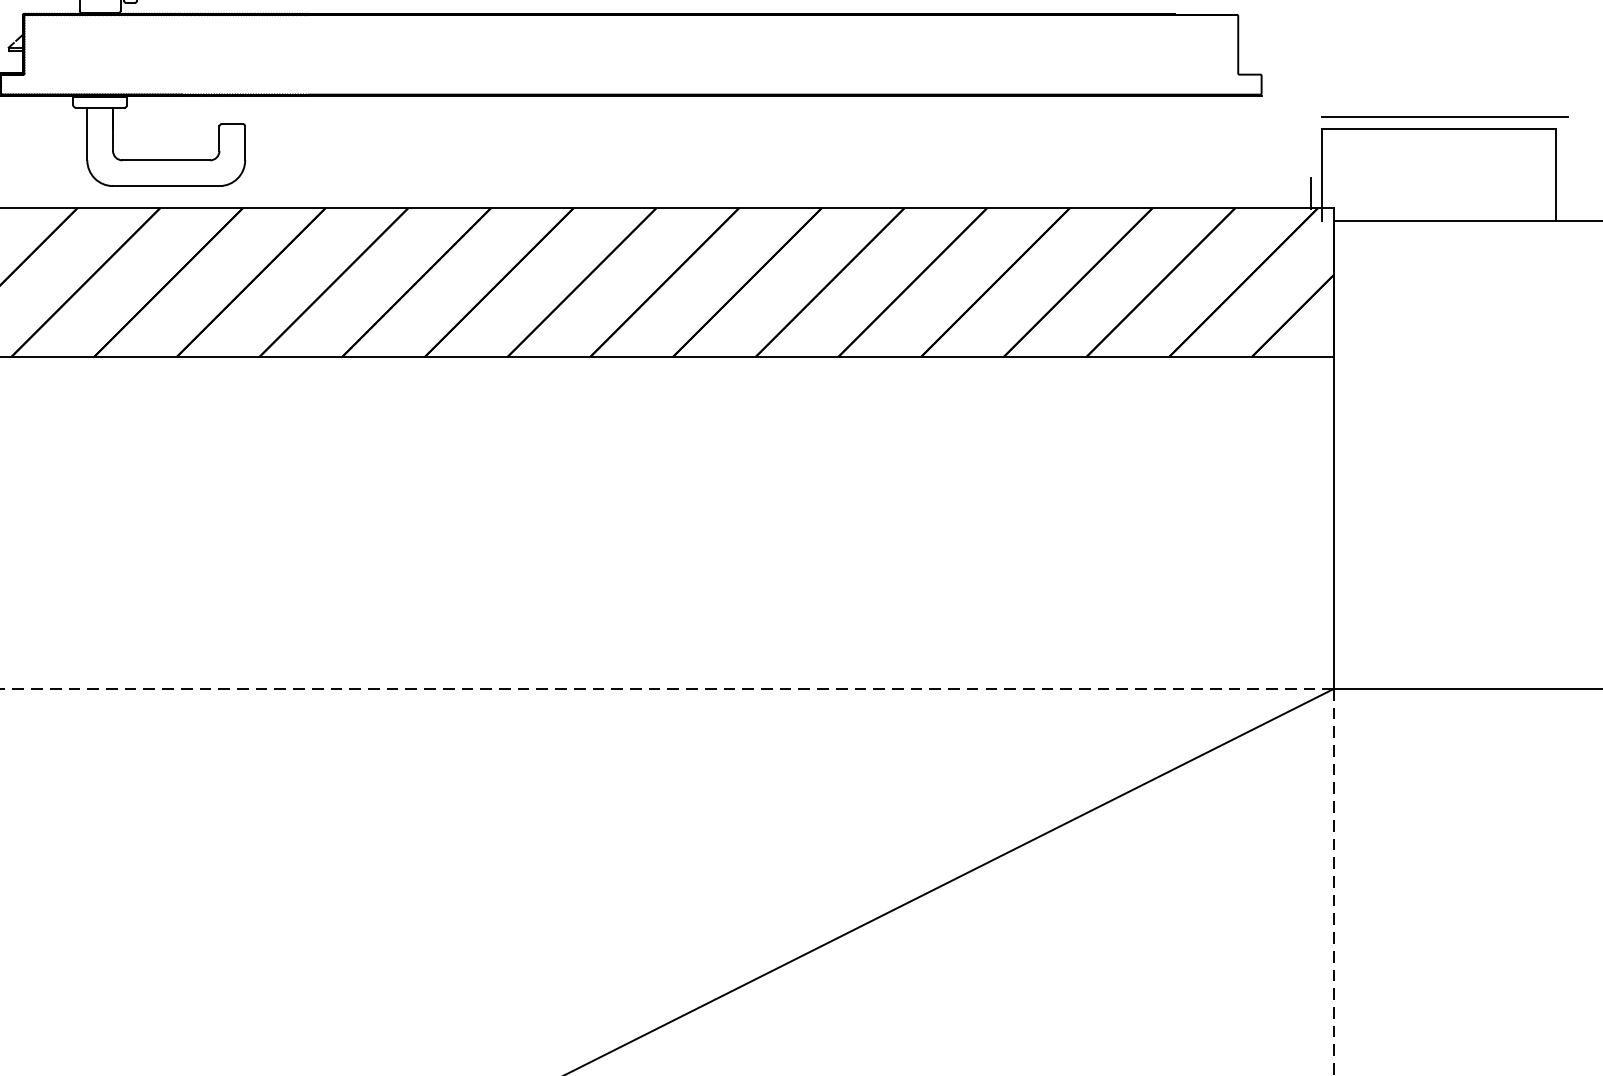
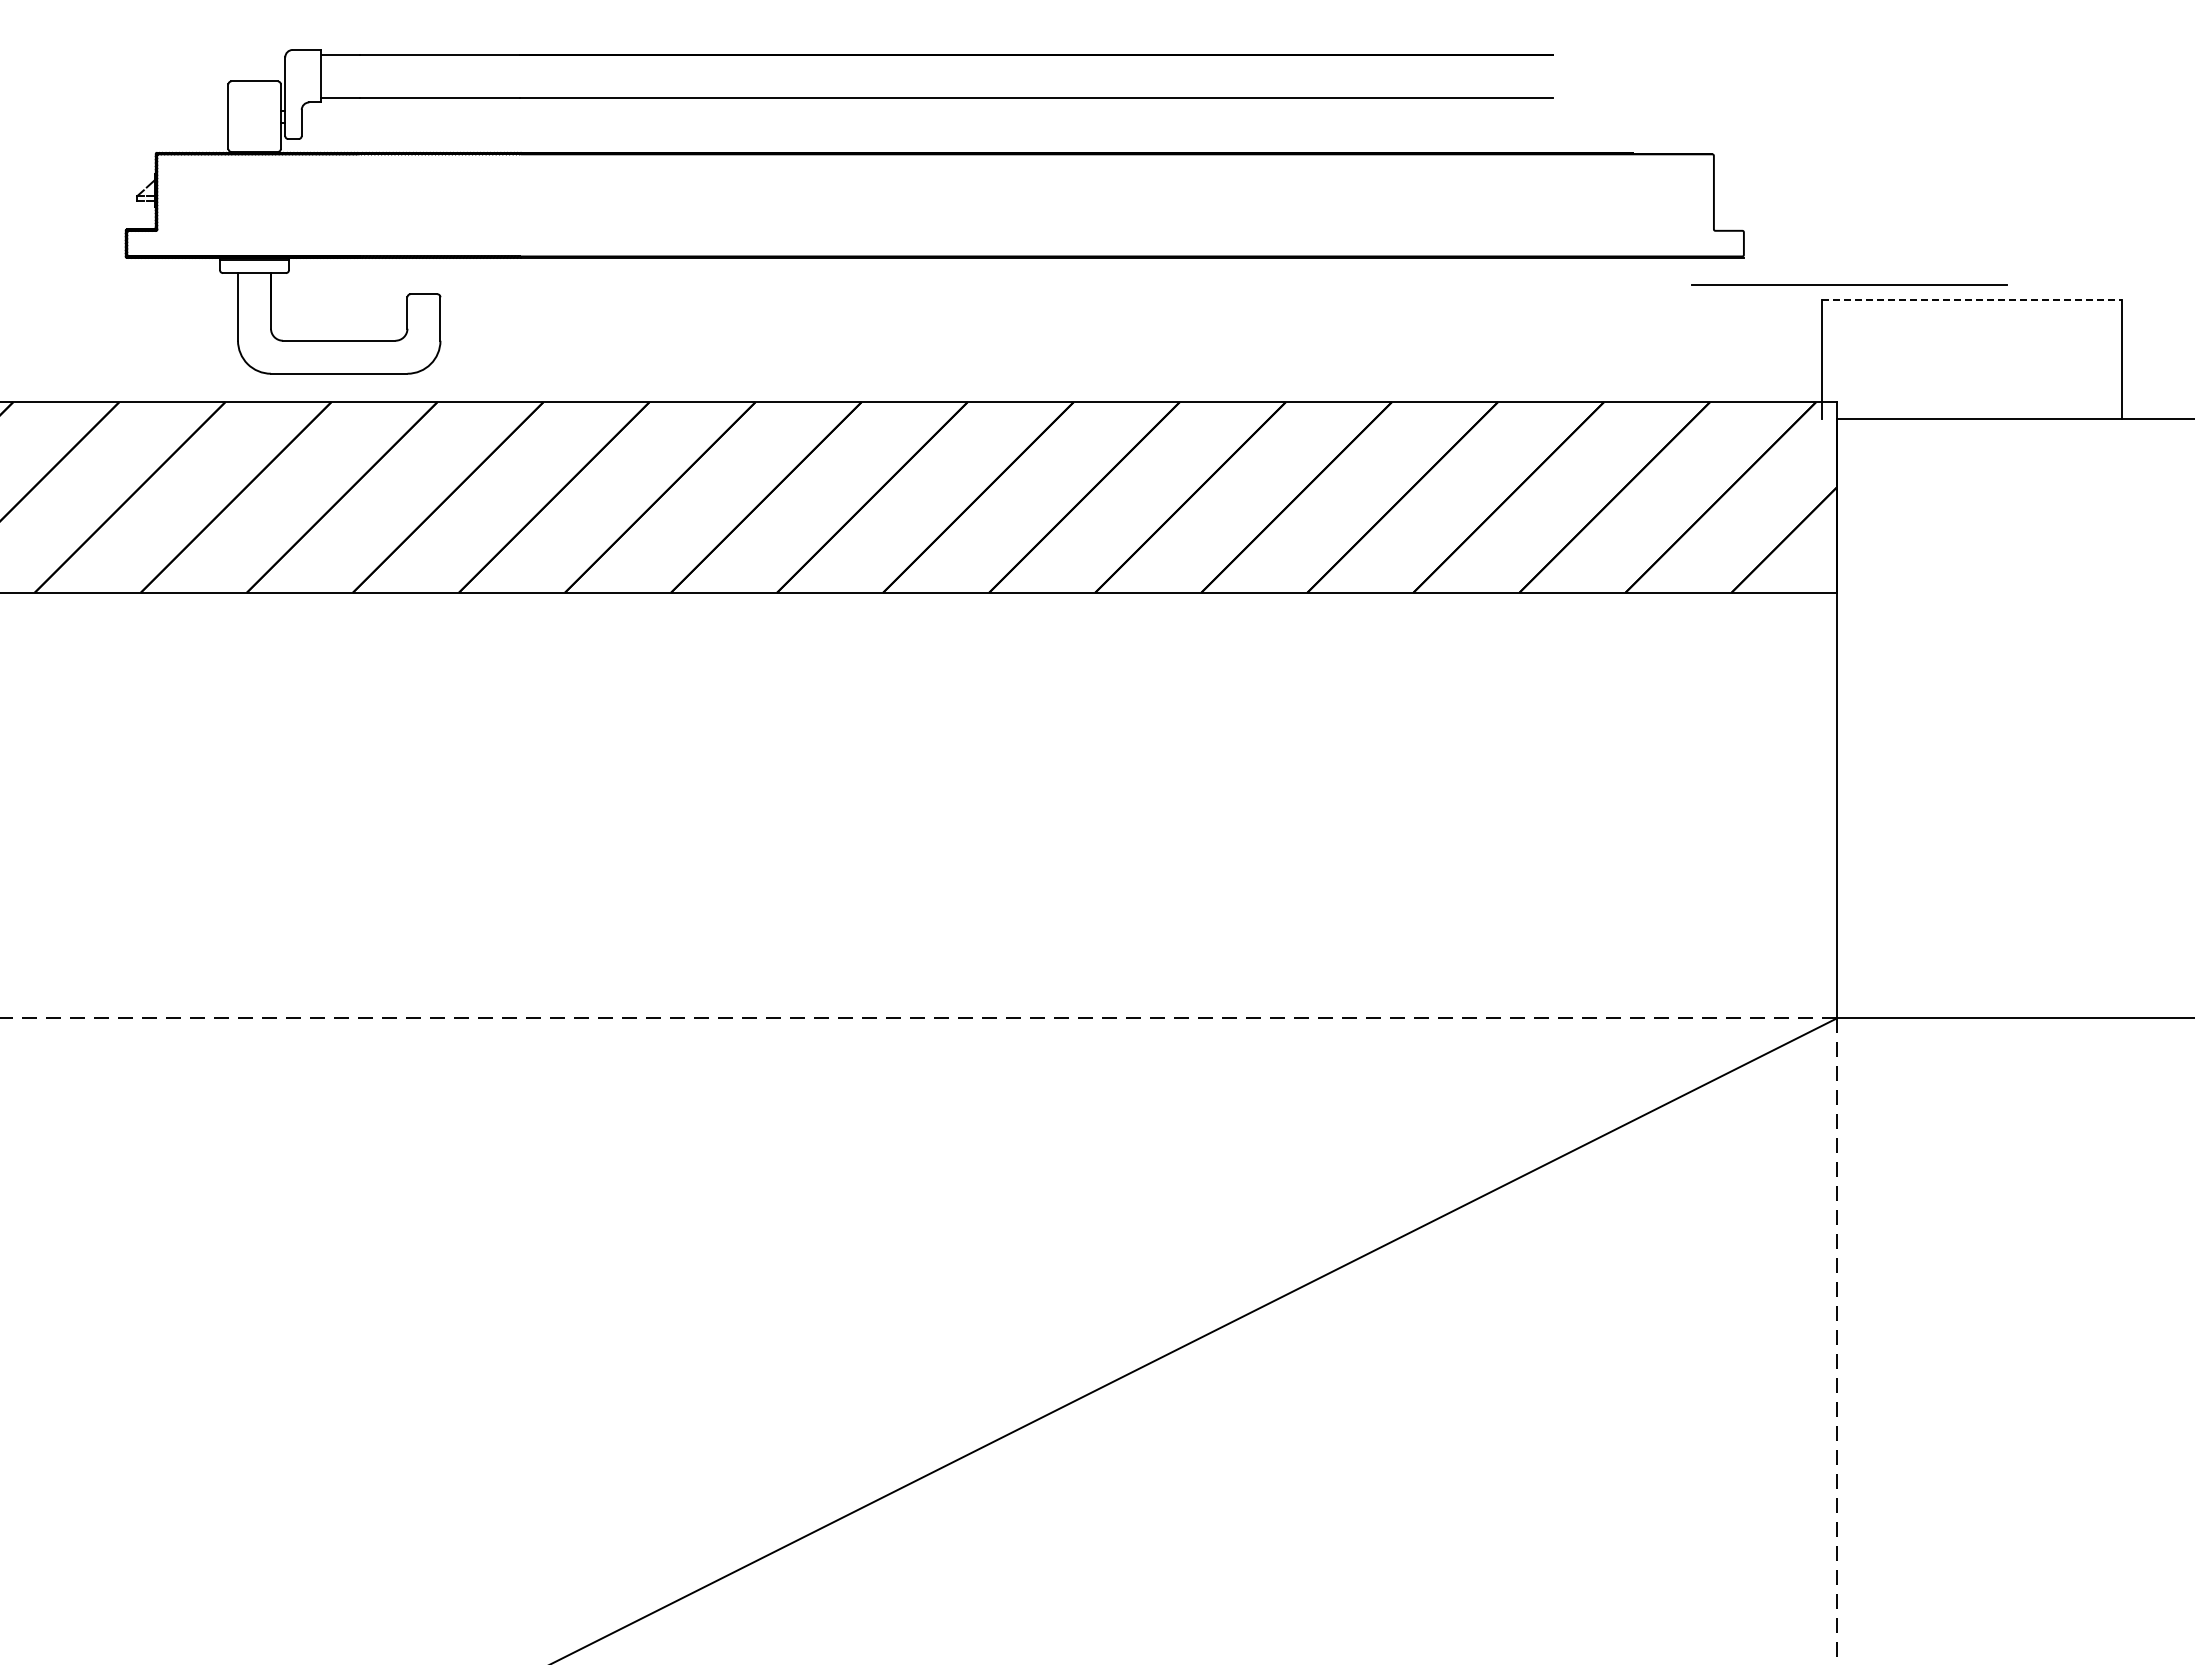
line: (1445, 116) -> (1849, 284), moved
line: (1439, 128) -> (1971, 299), solid -> dashed
line: (1310, 192) -> (1806, 382), removed

